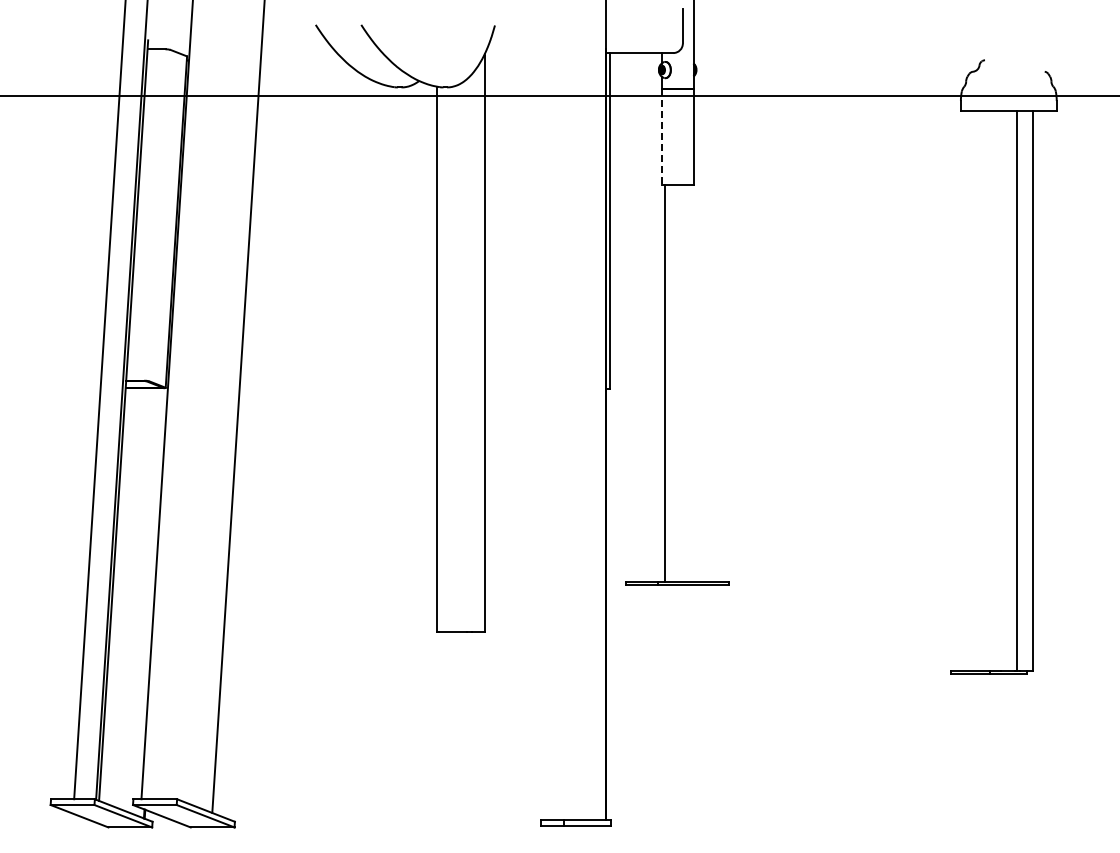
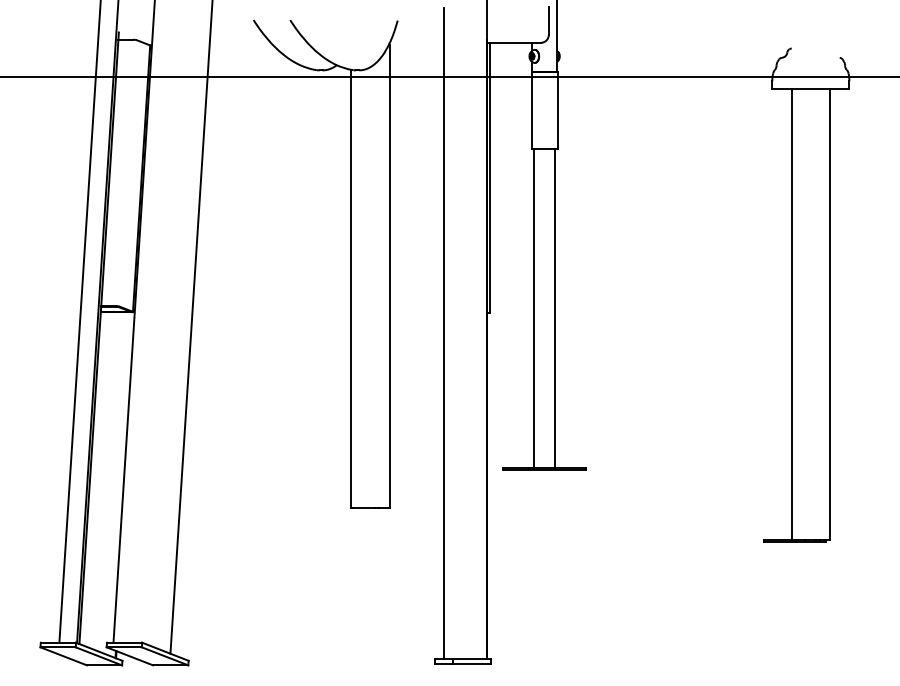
line: (661, 137) -> (531, 110), dashed -> solid
line: (690, 383) -> (554, 308), added
line: (1016, 390) -> (791, 314), moved
line: (552, 414) -> (443, 333), added

